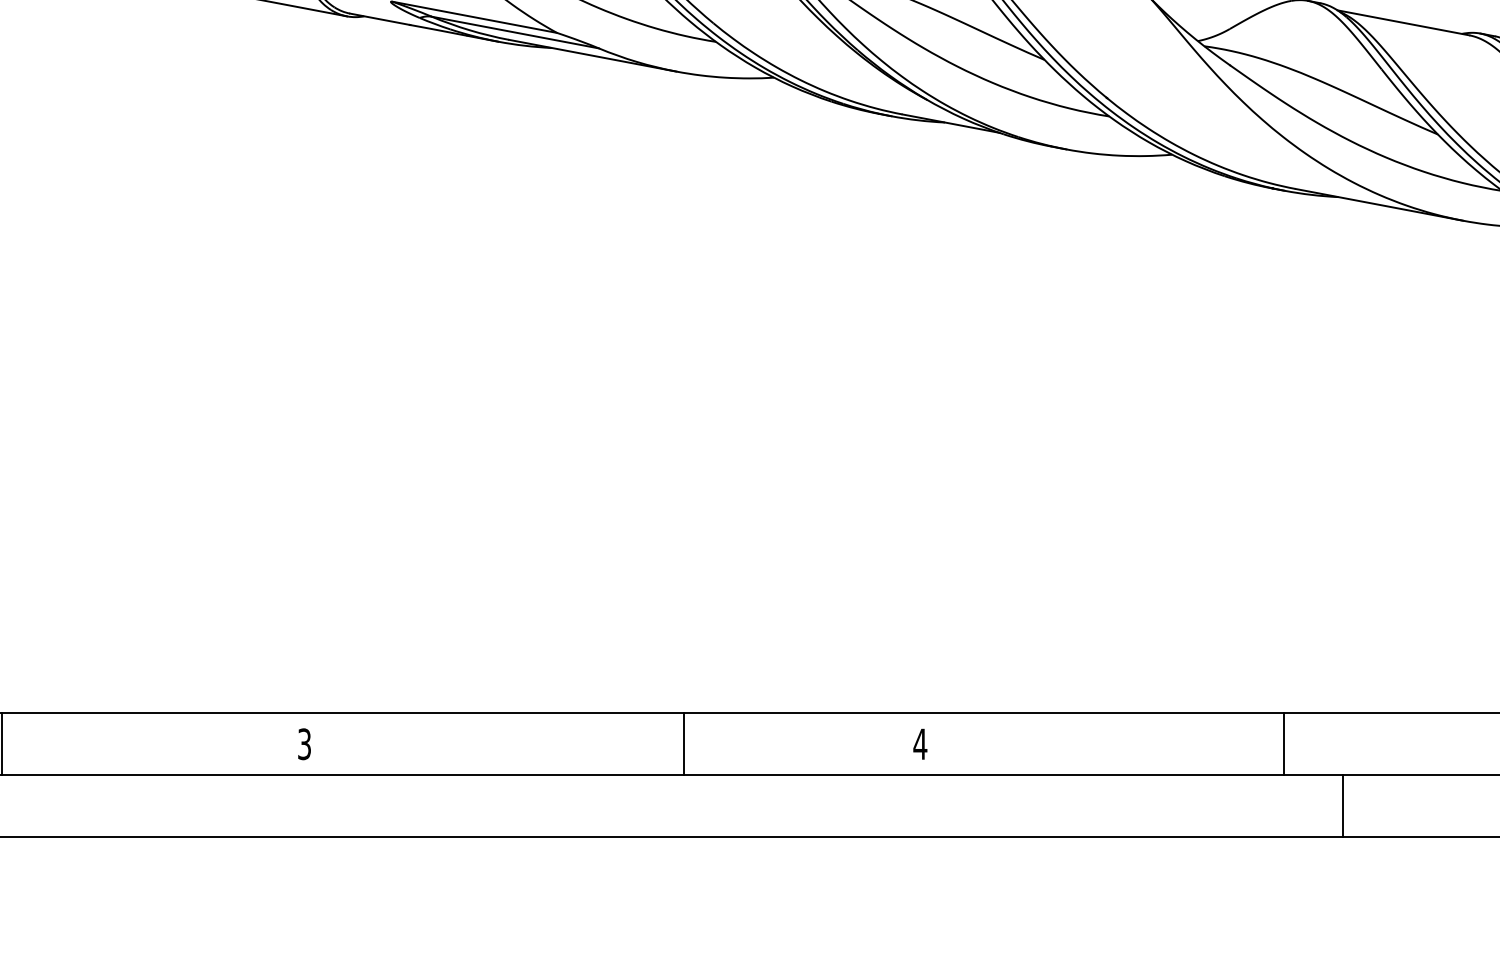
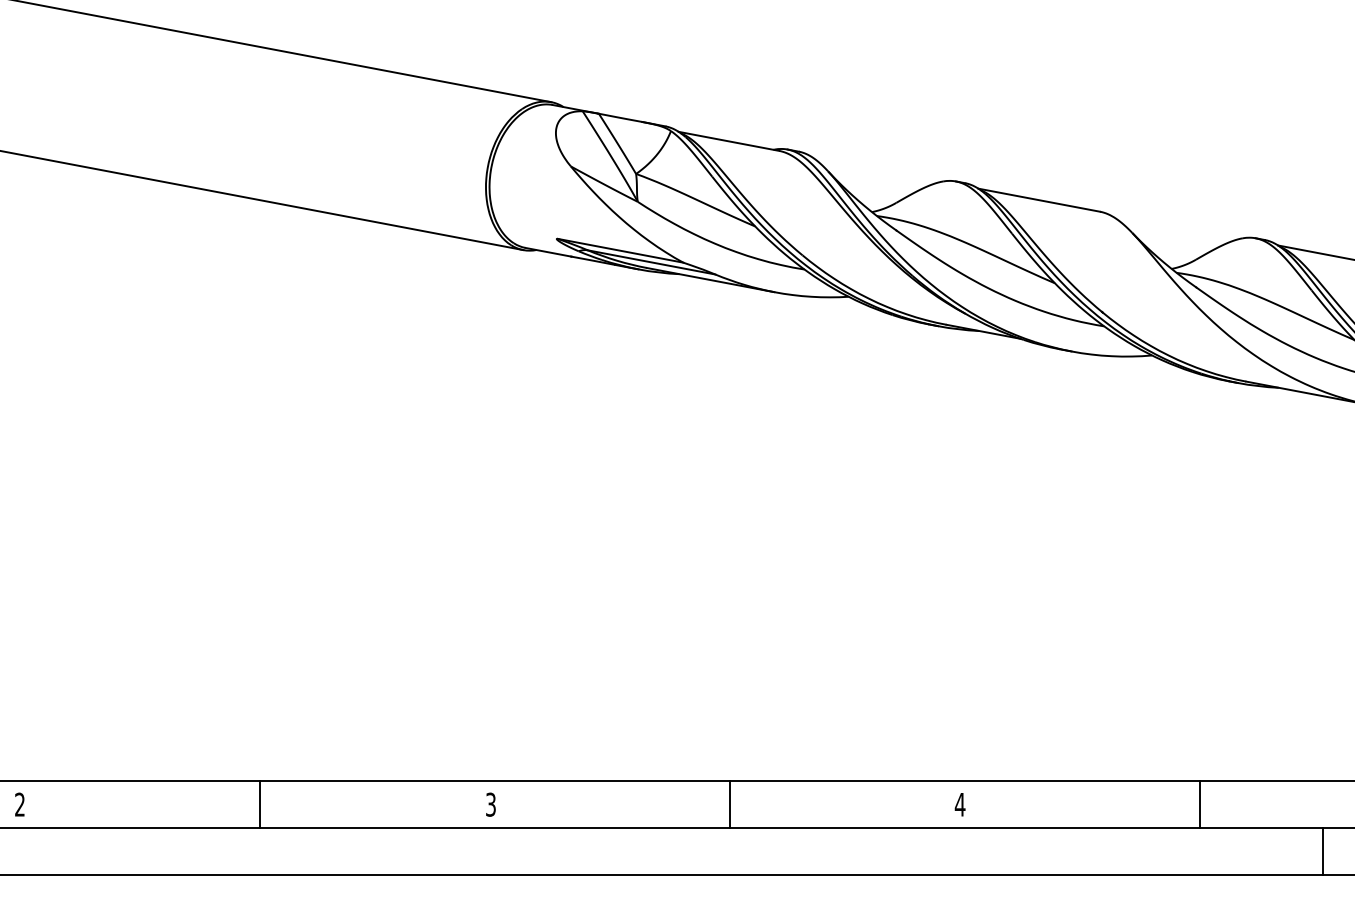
line: (684, 743) -> (730, 804), moved
line: (1284, 743) -> (1200, 804), moved
line: (1343, 805) -> (1322, 851), moved

